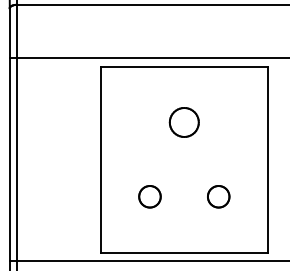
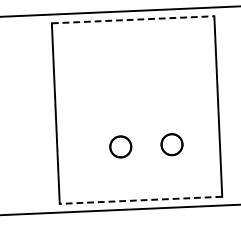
line: (184, 66) -> (133, 19), solid -> dashed
part: (183, 122) -> (134, 73), removed
part: (149, 196) -> (120, 146), moved
line: (184, 252) -> (141, 200), solid -> dashed

